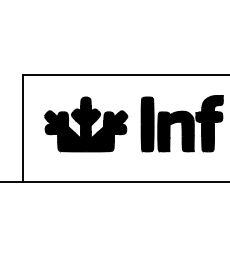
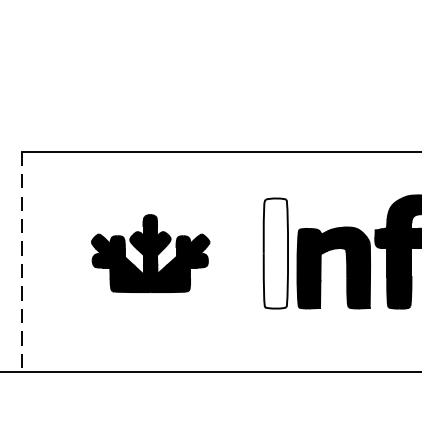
part: (86, 124) -> (151, 253), size x0.7
fill: (147, 124) -> (275, 253), removed
line: (23, 128) -> (22, 261), solid -> dashed

